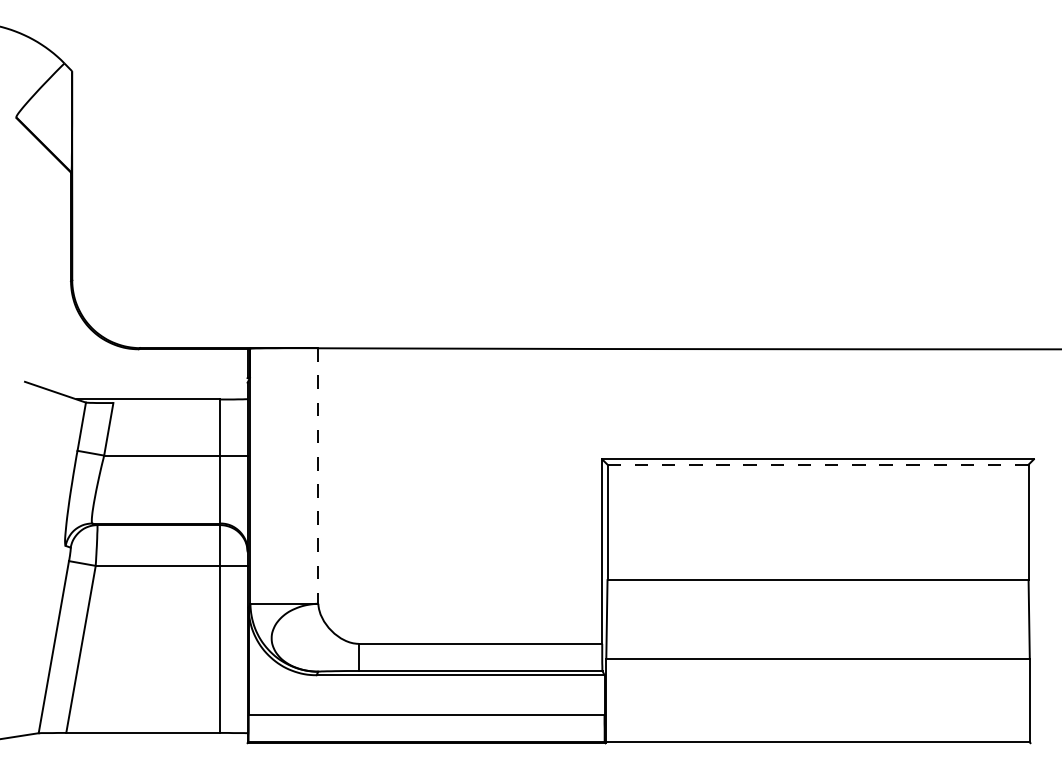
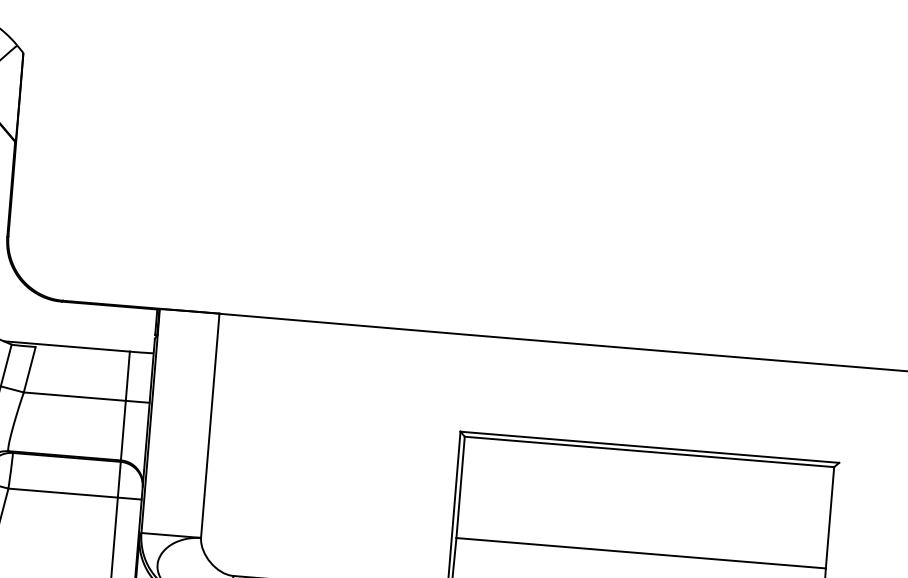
line: (818, 464) -> (649, 451), dashed -> solid
line: (318, 476) -> (210, 426), dashed -> solid

